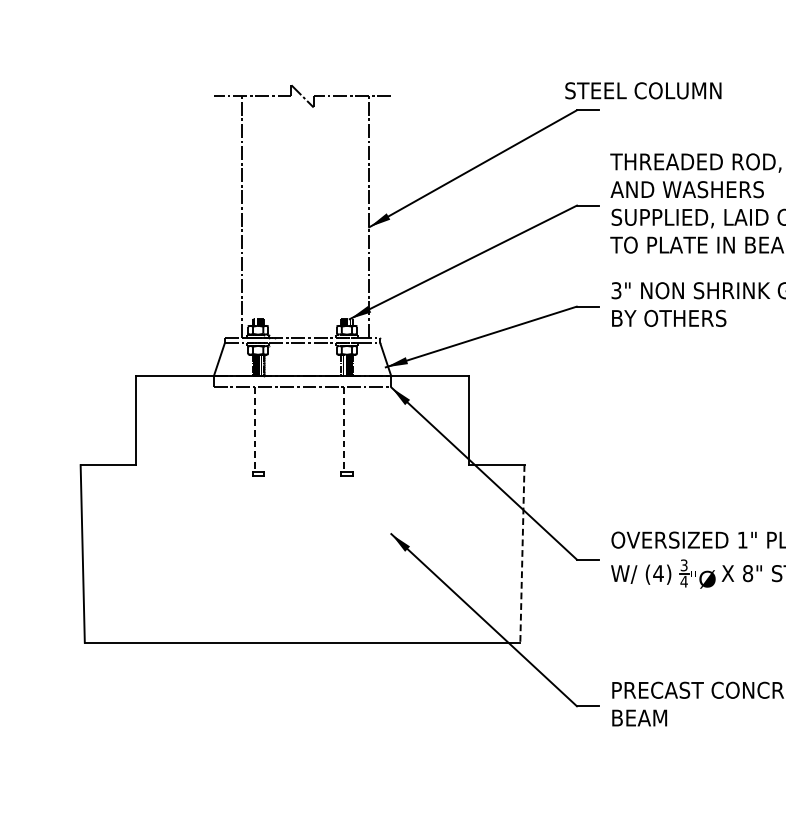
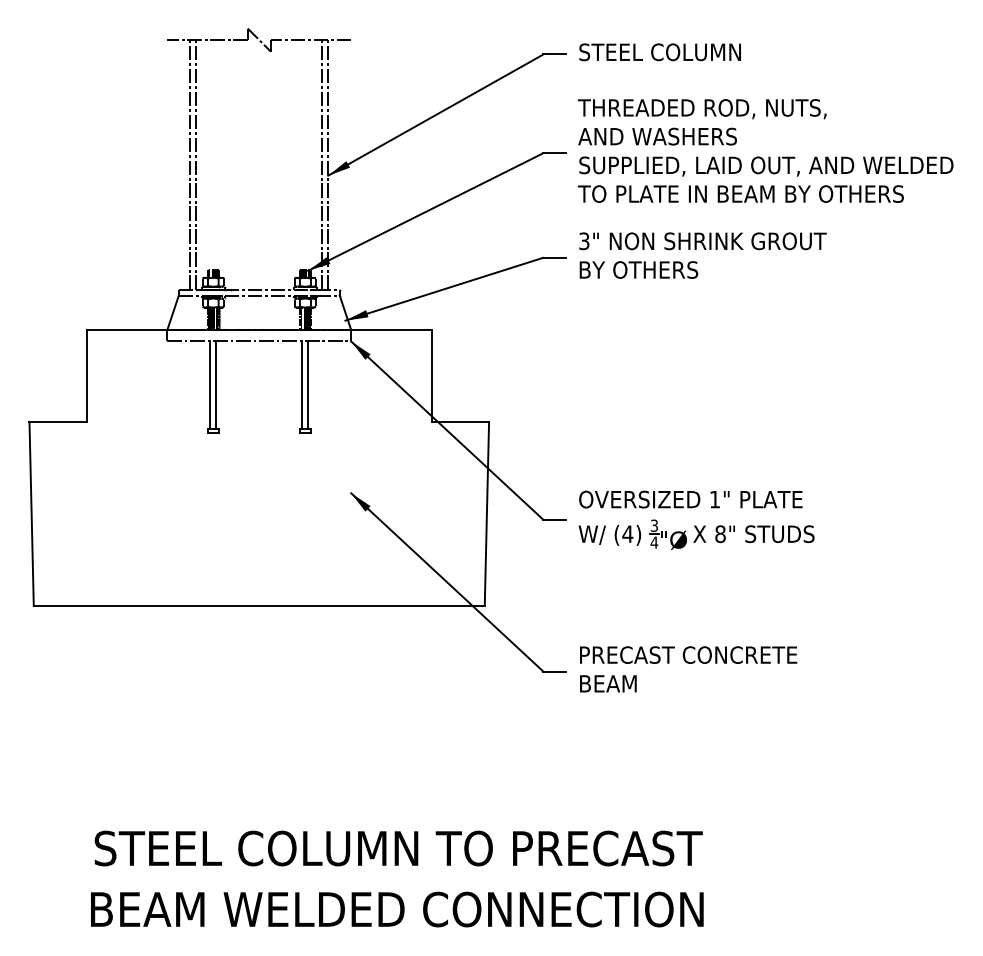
text: (642, 91) -> (659, 52), moved
line: (236, 216) -> (190, 164), added
line: (363, 216) -> (322, 164), added
line: (255, 429) -> (210, 385), dashed -> solid
line: (261, 429) -> (216, 385), added
line: (344, 429) -> (302, 385), dashed -> solid
line: (350, 429) -> (308, 385), added
line: (521, 553) -> (486, 513), dashed -> solid

